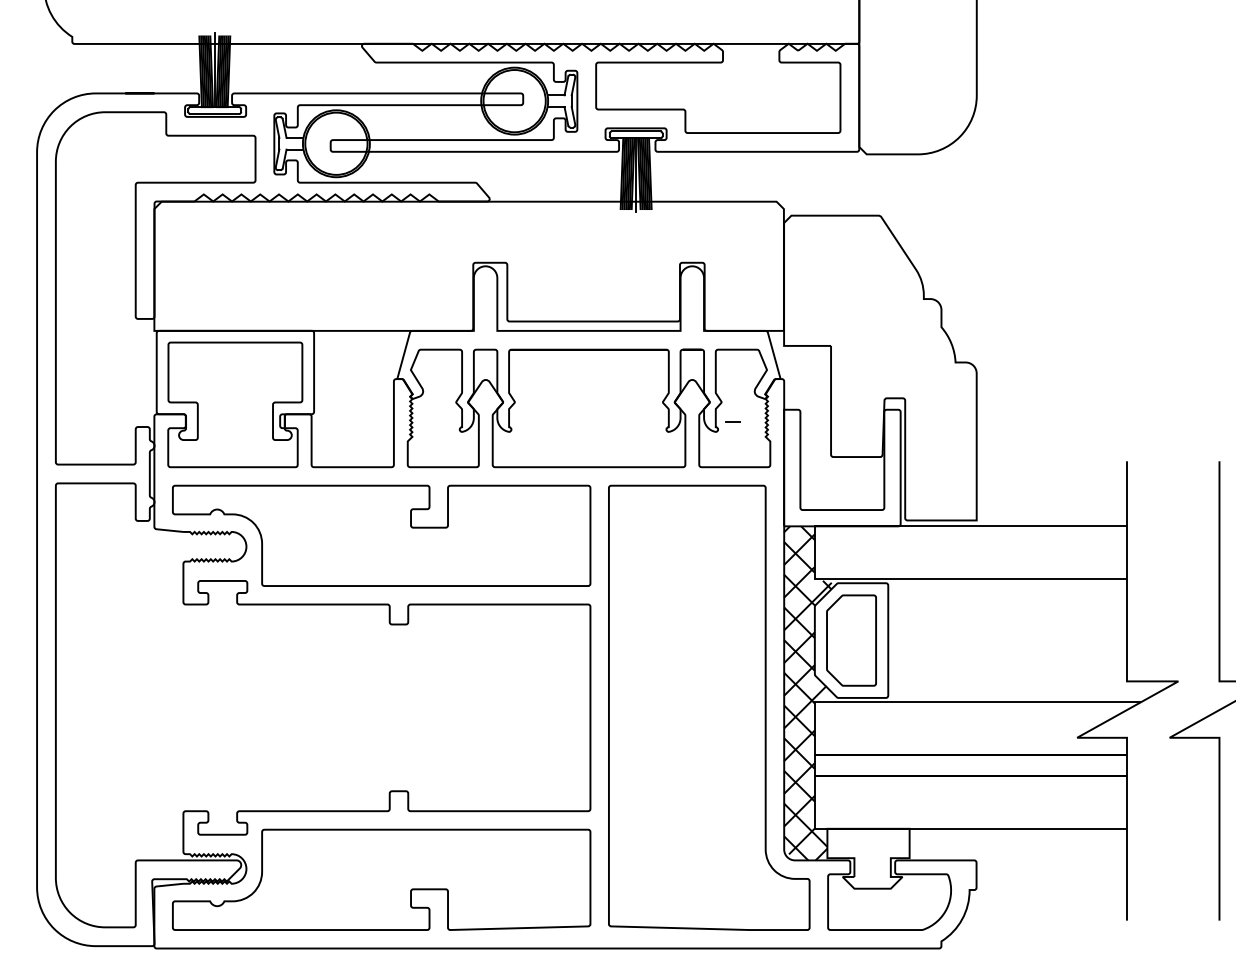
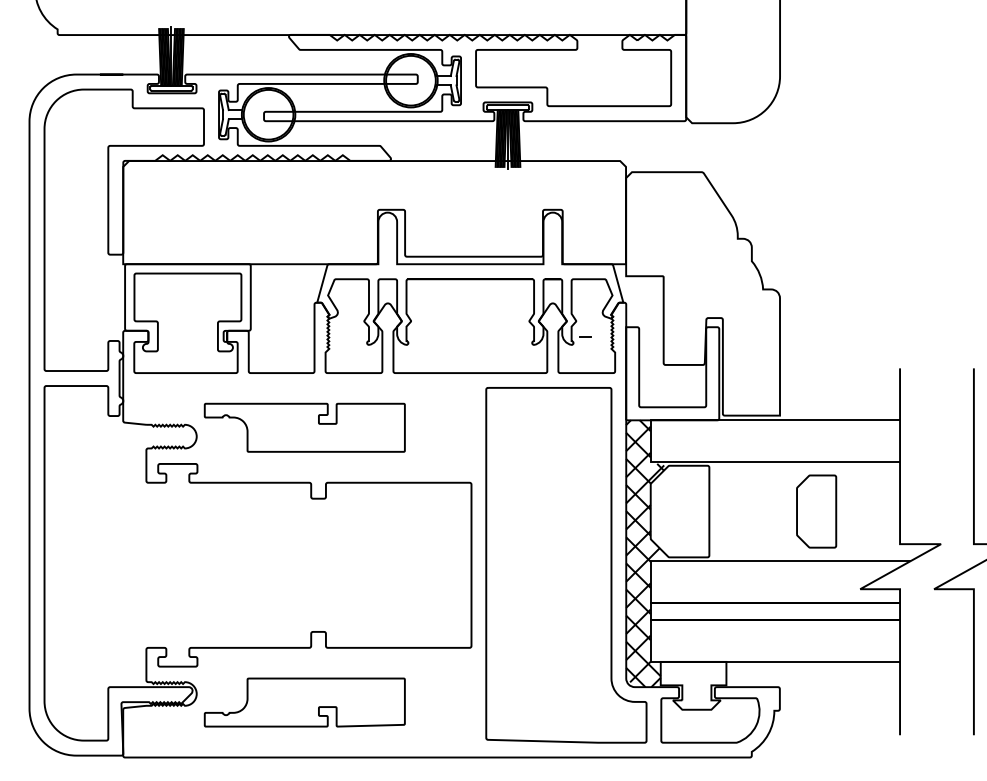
part: (381, 535) -> (304, 427), size x0.6
part: (851, 640) -> (816, 511), moved
part: (381, 879) -> (304, 702), size x0.6

